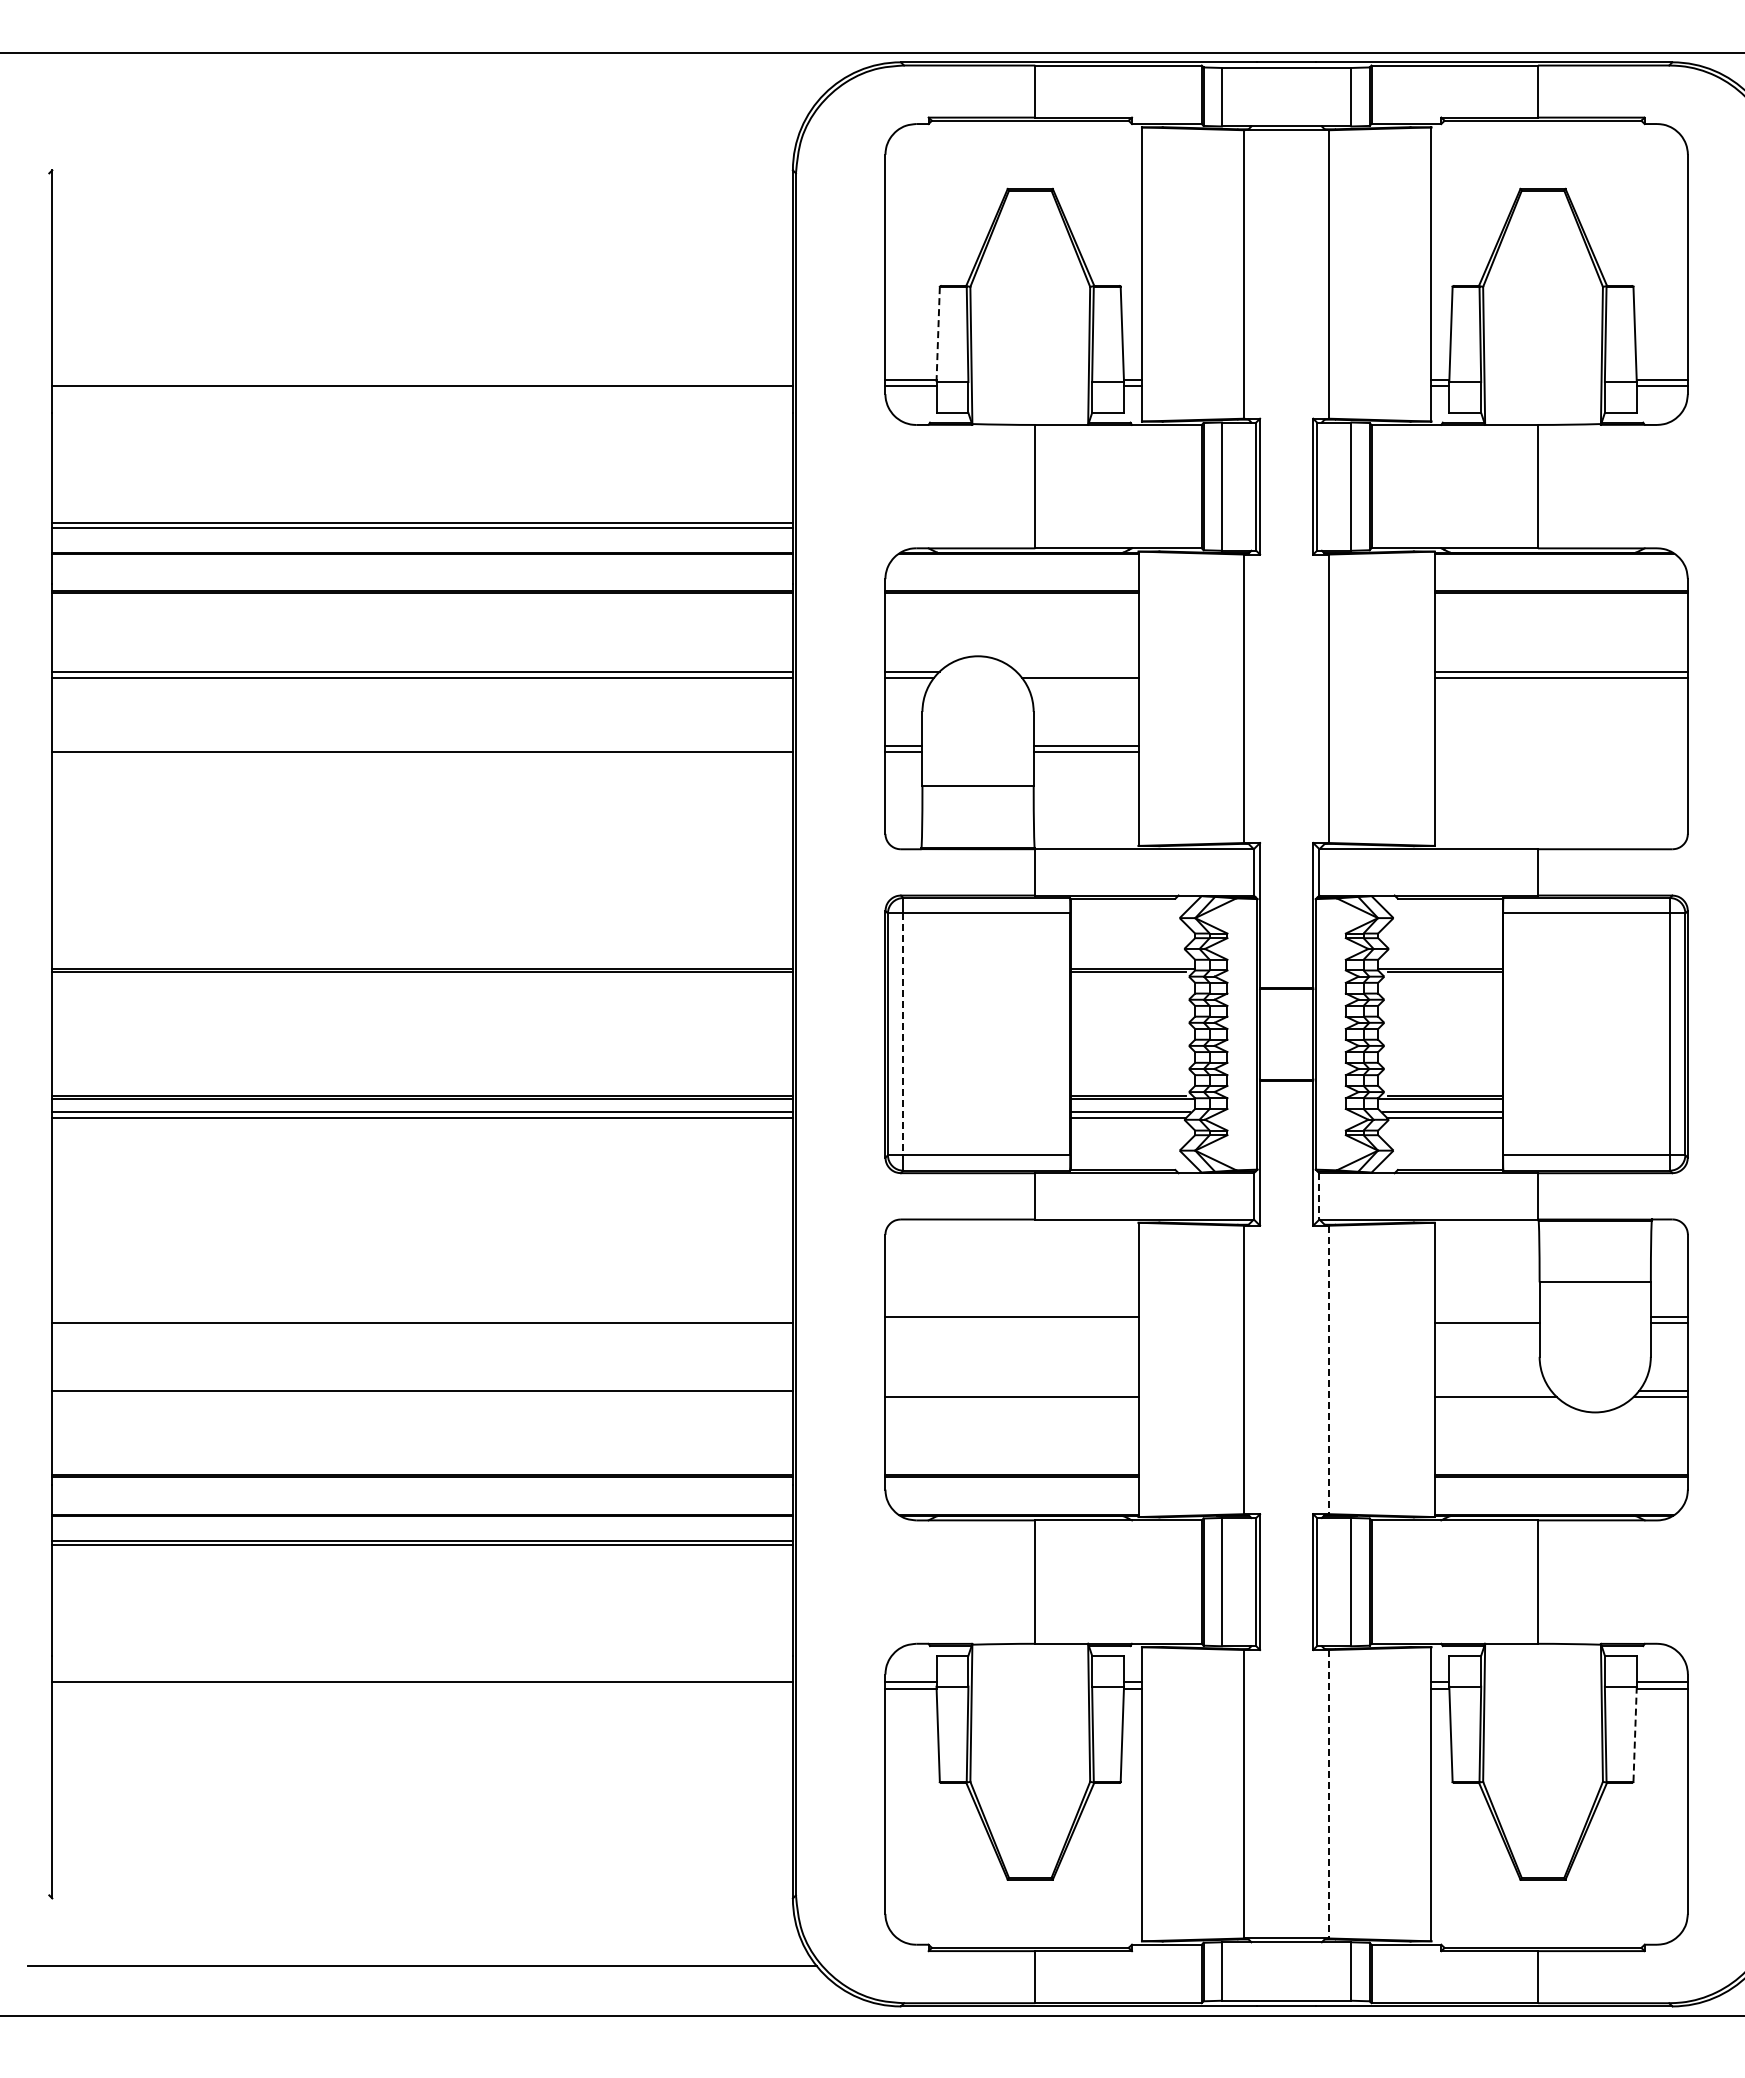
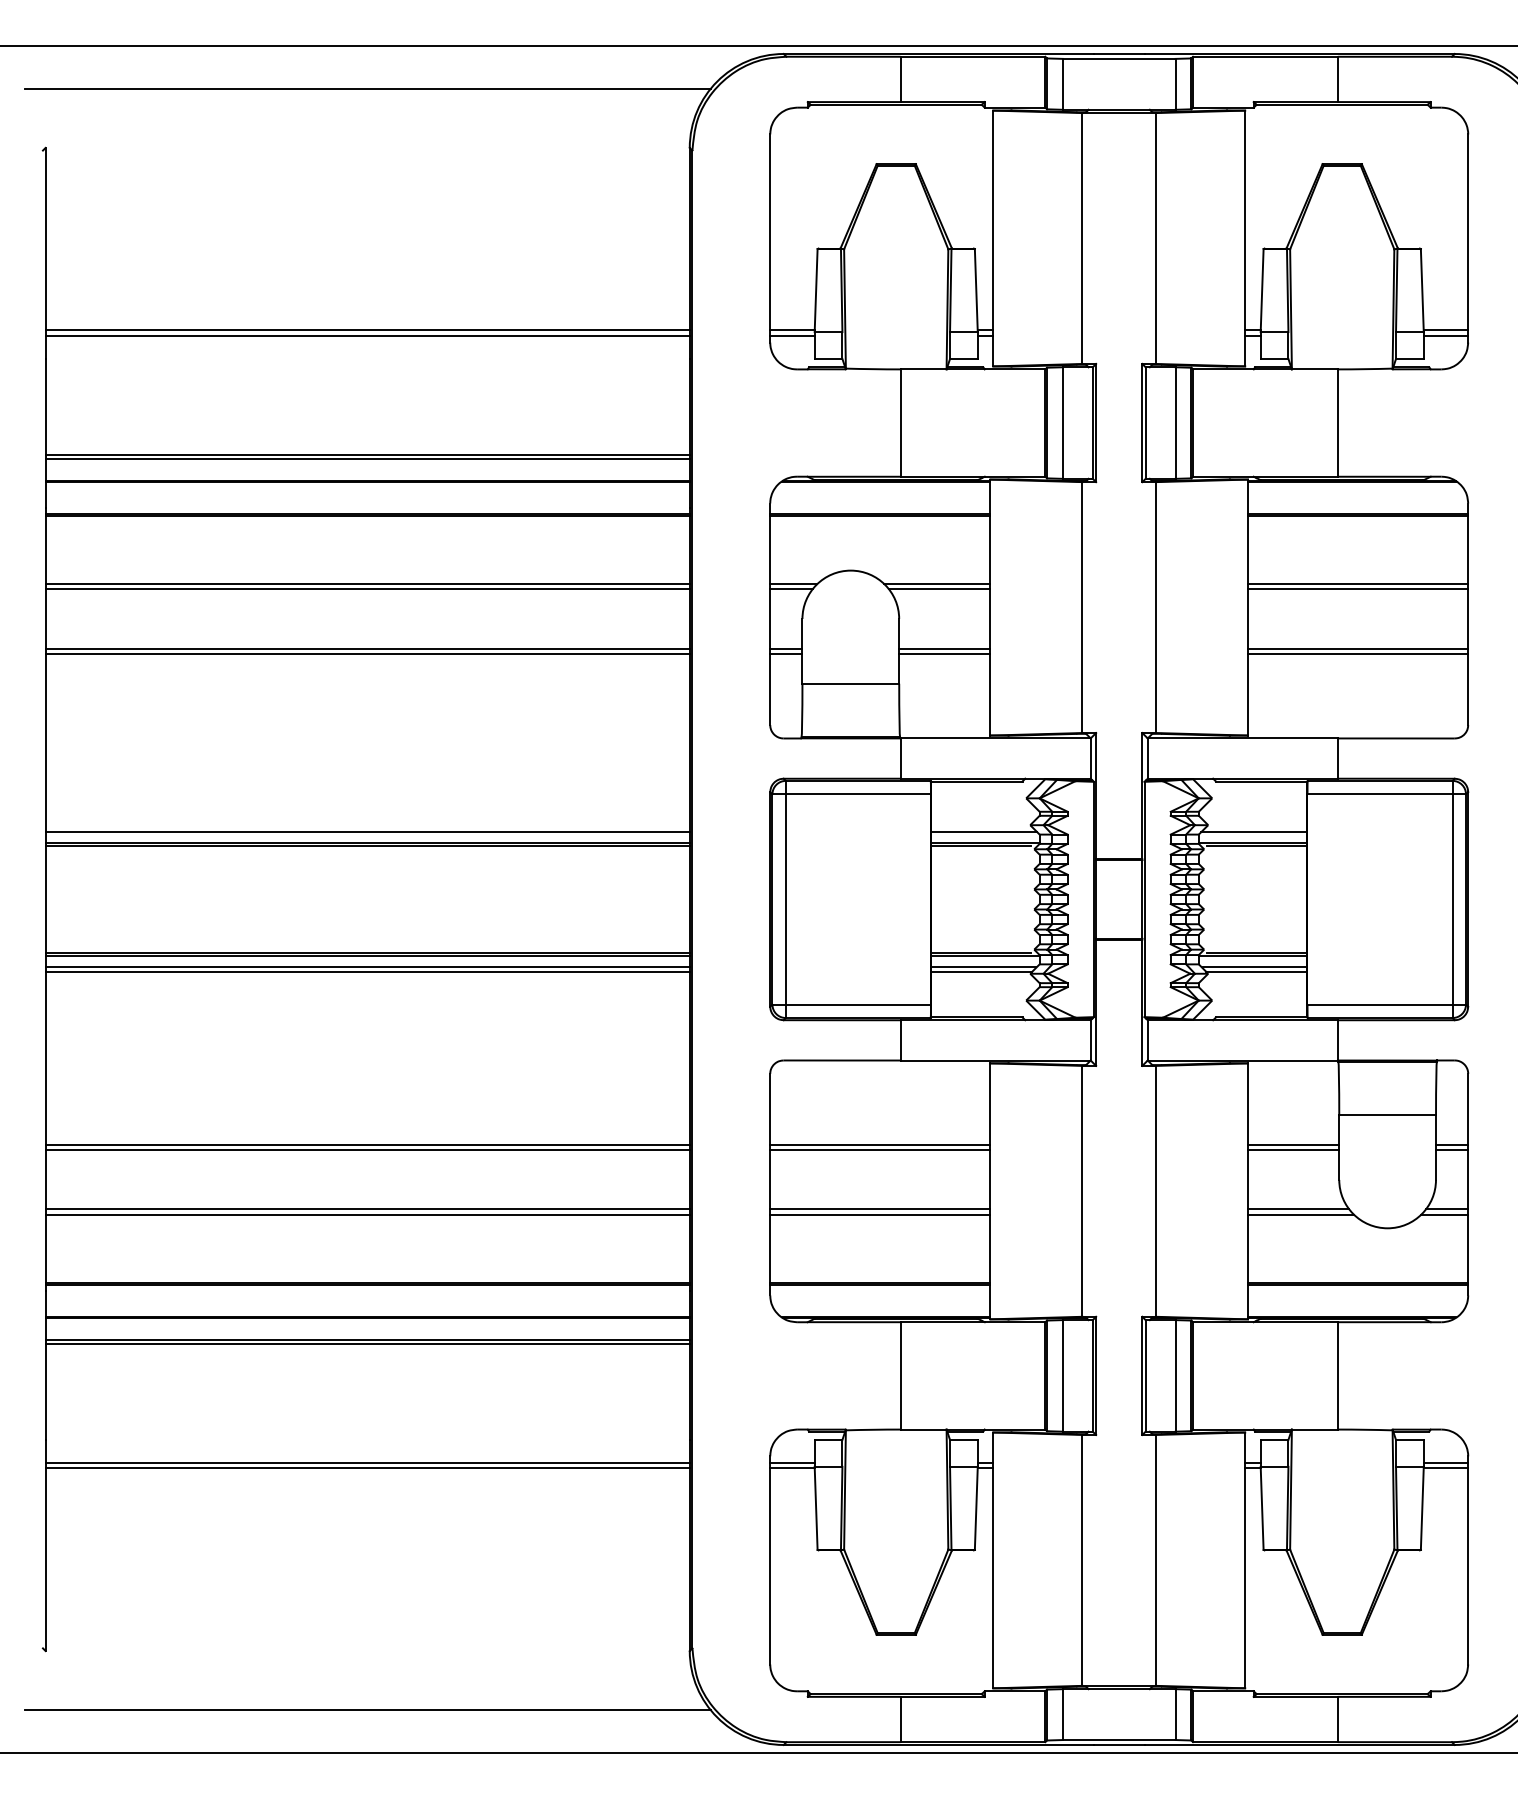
line: (422, 102) -> (367, 88), added
line: (938, 334) -> (816, 290), dashed -> solid
line: (422, 380) -> (367, 330), added
line: (1077, 671) -> (937, 583), added
line: (422, 745) -> (367, 648), added
line: (1560, 745) -> (1357, 648), added
line: (1560, 752) -> (1357, 654), added
line: (422, 957) -> (367, 832), added
line: (1131, 957) -> (984, 832), added
line: (1441, 957) -> (1253, 832), added
line: (903, 1034) -> (785, 899), dashed -> solid
line: (1319, 1196) -> (1147, 1040), dashed -> solid
line: (422, 1316) -> (367, 1144), added
line: (1486, 1316) -> (1293, 1144), added
line: (1011, 1322) -> (879, 1150), added
line: (1328, 1370) -> (1155, 1191), dashed -> solid
line: (1011, 1390) -> (879, 1209), added
line: (1492, 1390) -> (1298, 1209), added
line: (422, 1396) -> (367, 1214), added
line: (422, 1688) -> (367, 1468), added
line: (1635, 1734) -> (1422, 1508), dashed -> solid
line: (1328, 1794) -> (1155, 1560), dashed -> solid

